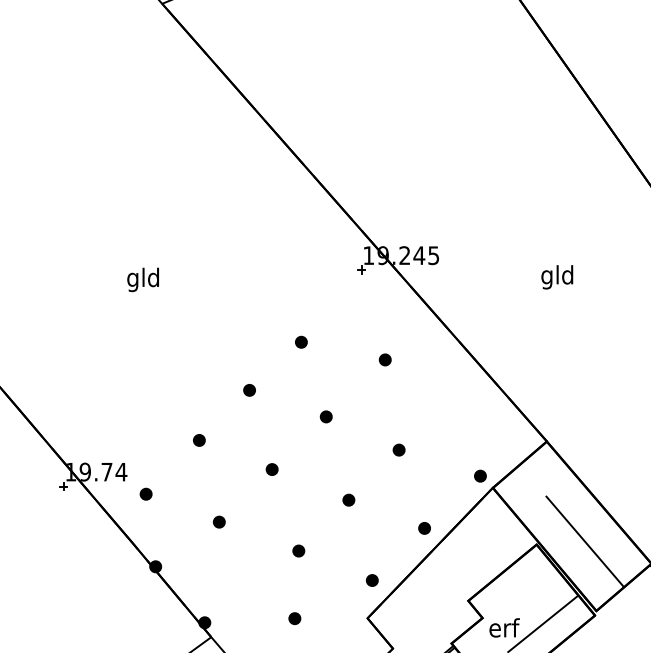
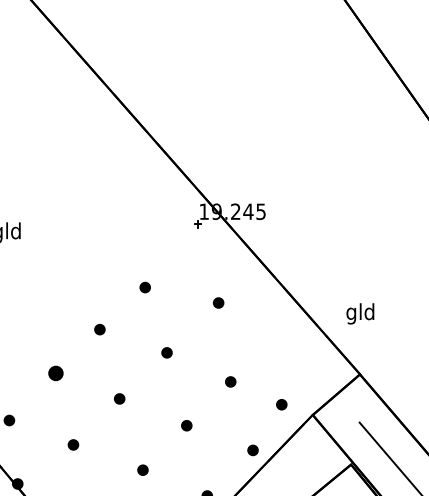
text: (557, 277) -> (360, 314), moved
part: (199, 440) -> (56, 373), size x1.4
part: (480, 475) -> (281, 404), moved

